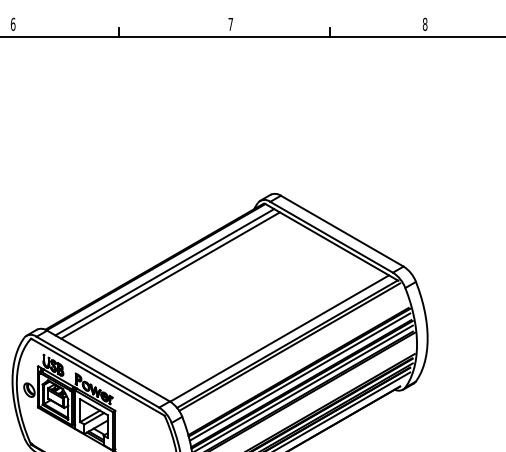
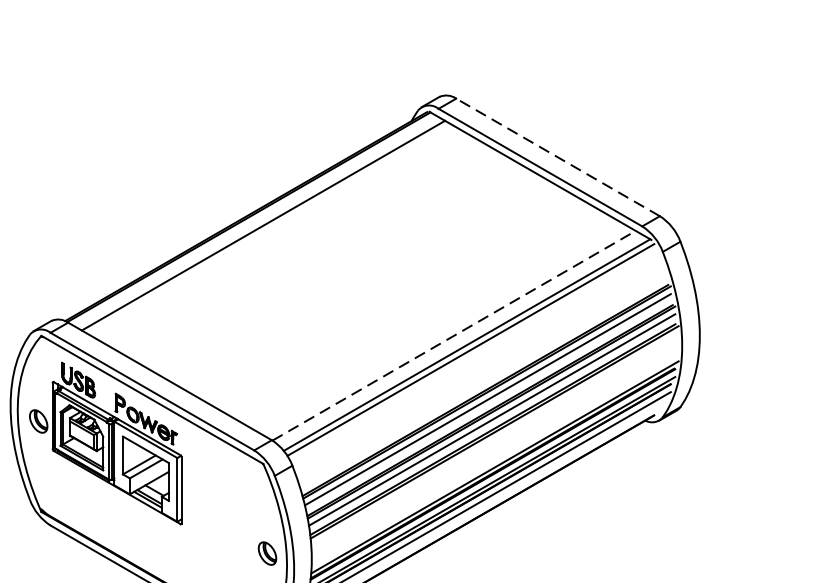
line: (342, 231) -> (558, 158), solid -> dashed
line: (170, 275) -> (272, 231), removed
line: (280, 338) -> (455, 335), solid -> dashed

